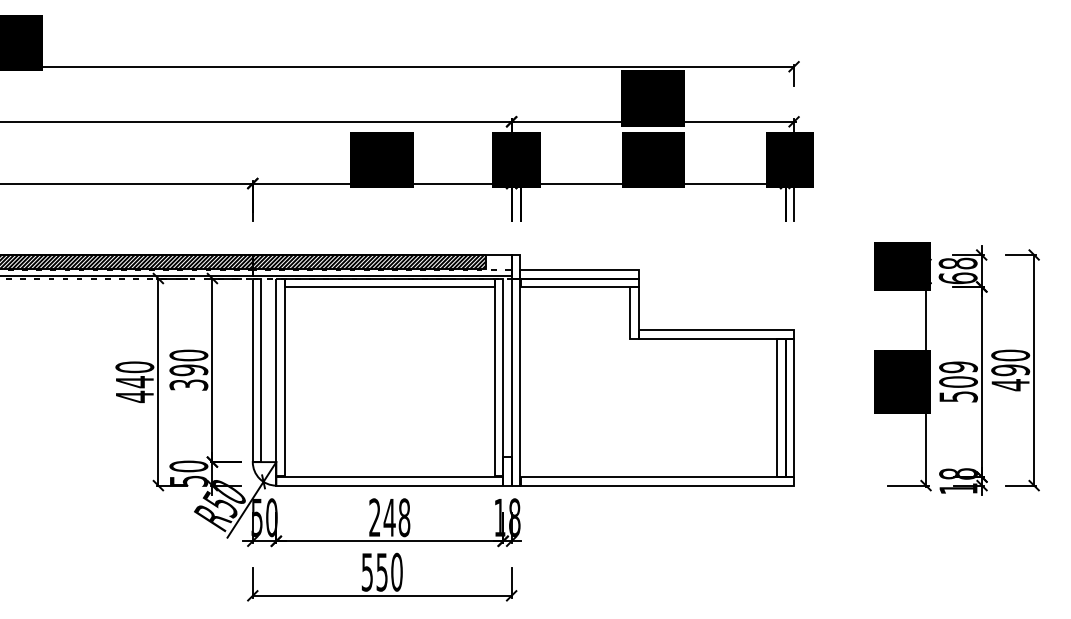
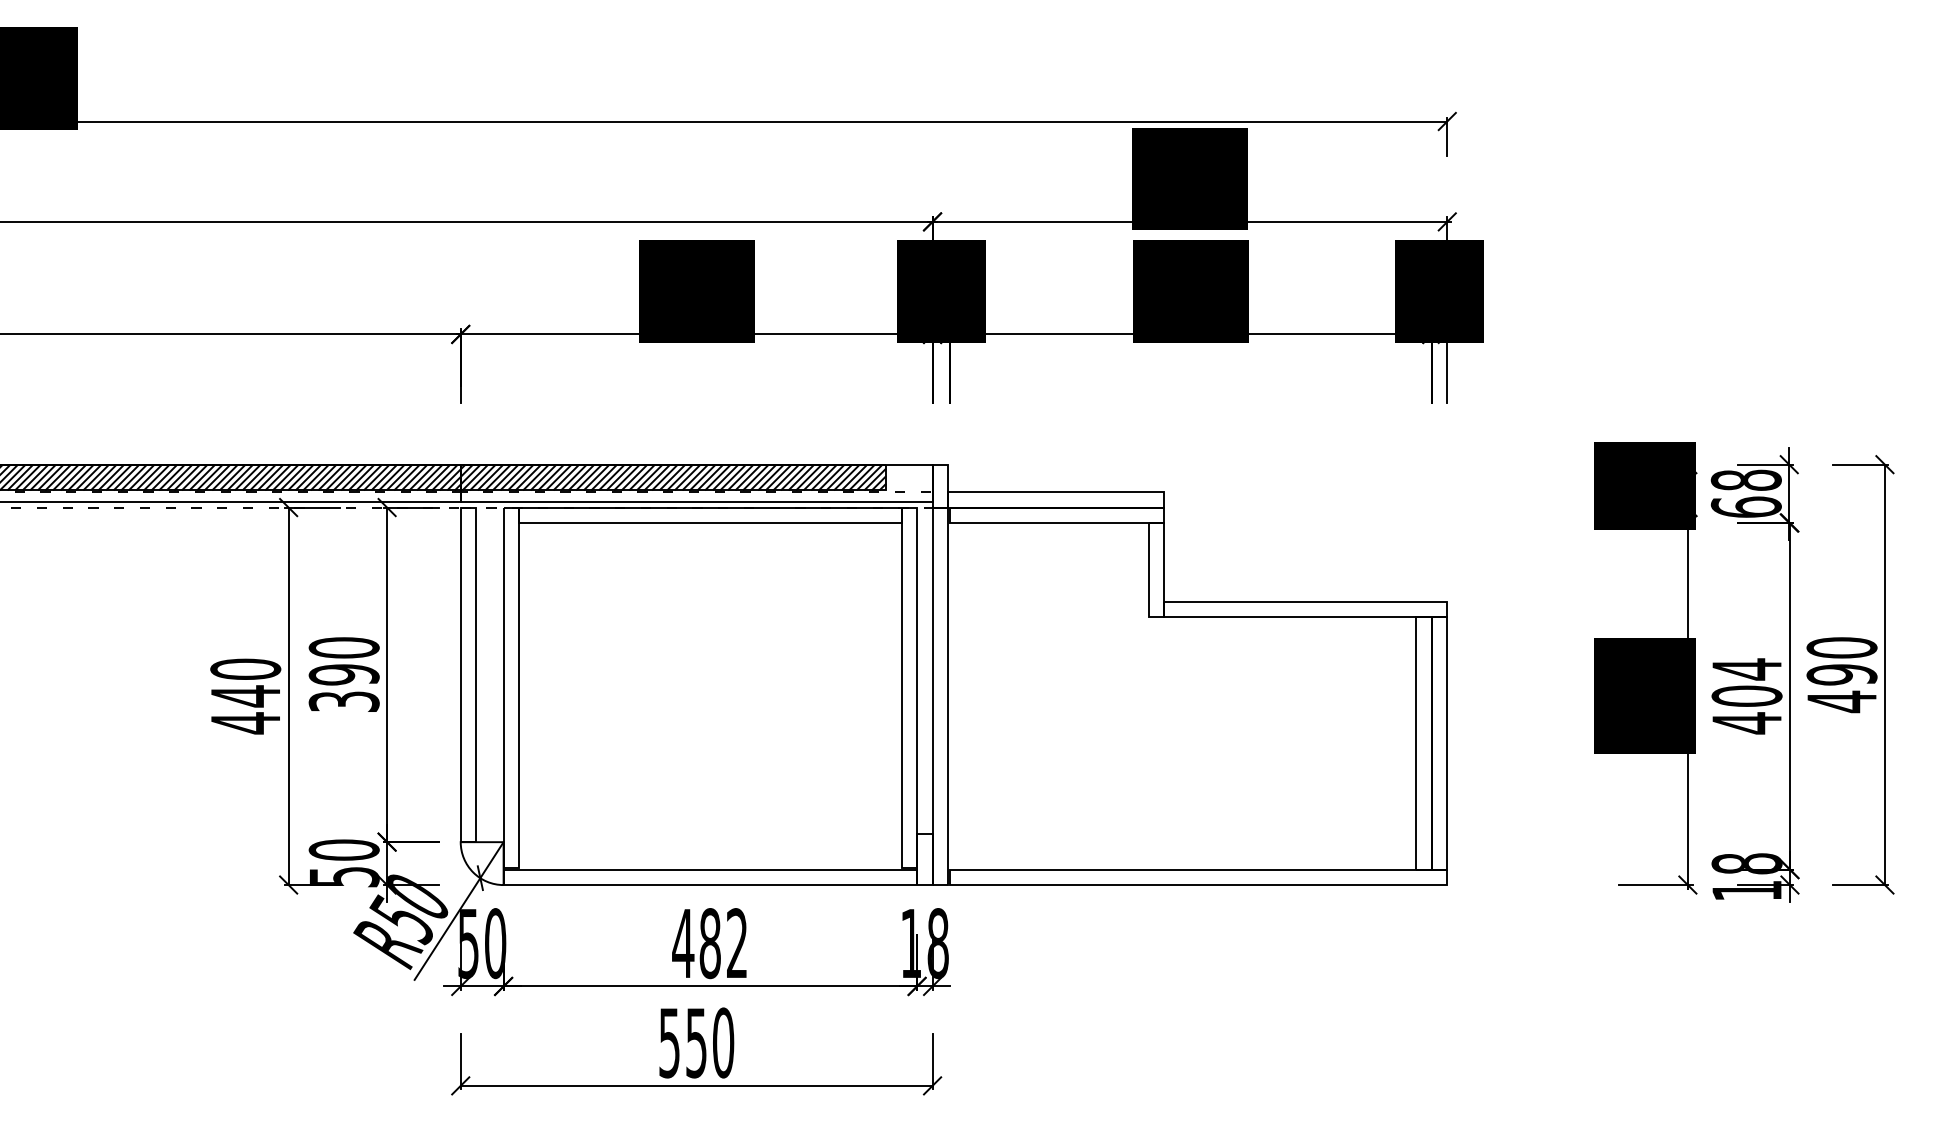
text: (958, 382) -> (1747, 697), 509 -> 404
text: (389, 517) -> (709, 943), 248 -> 482

